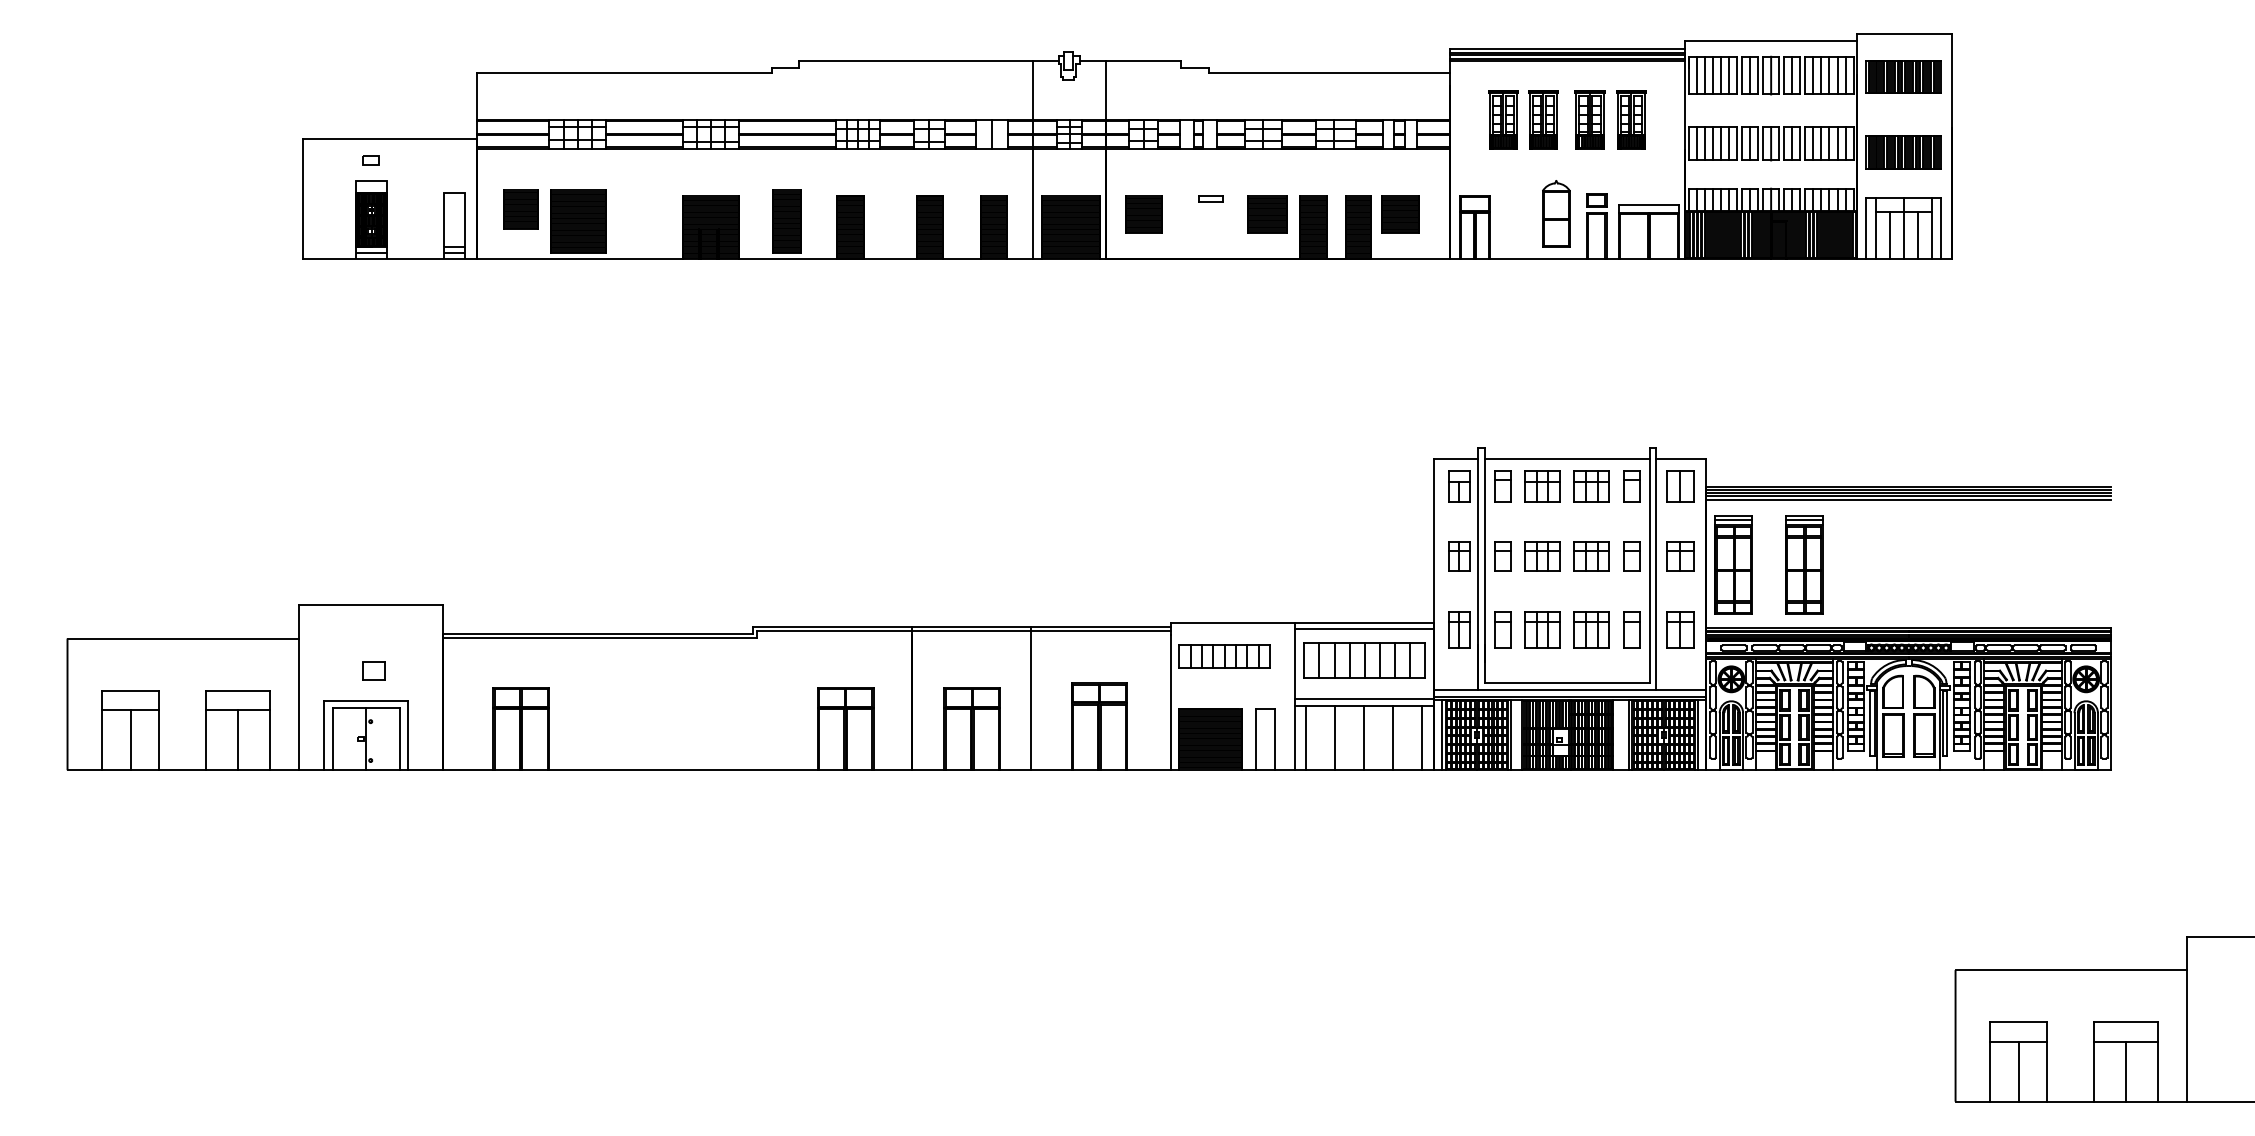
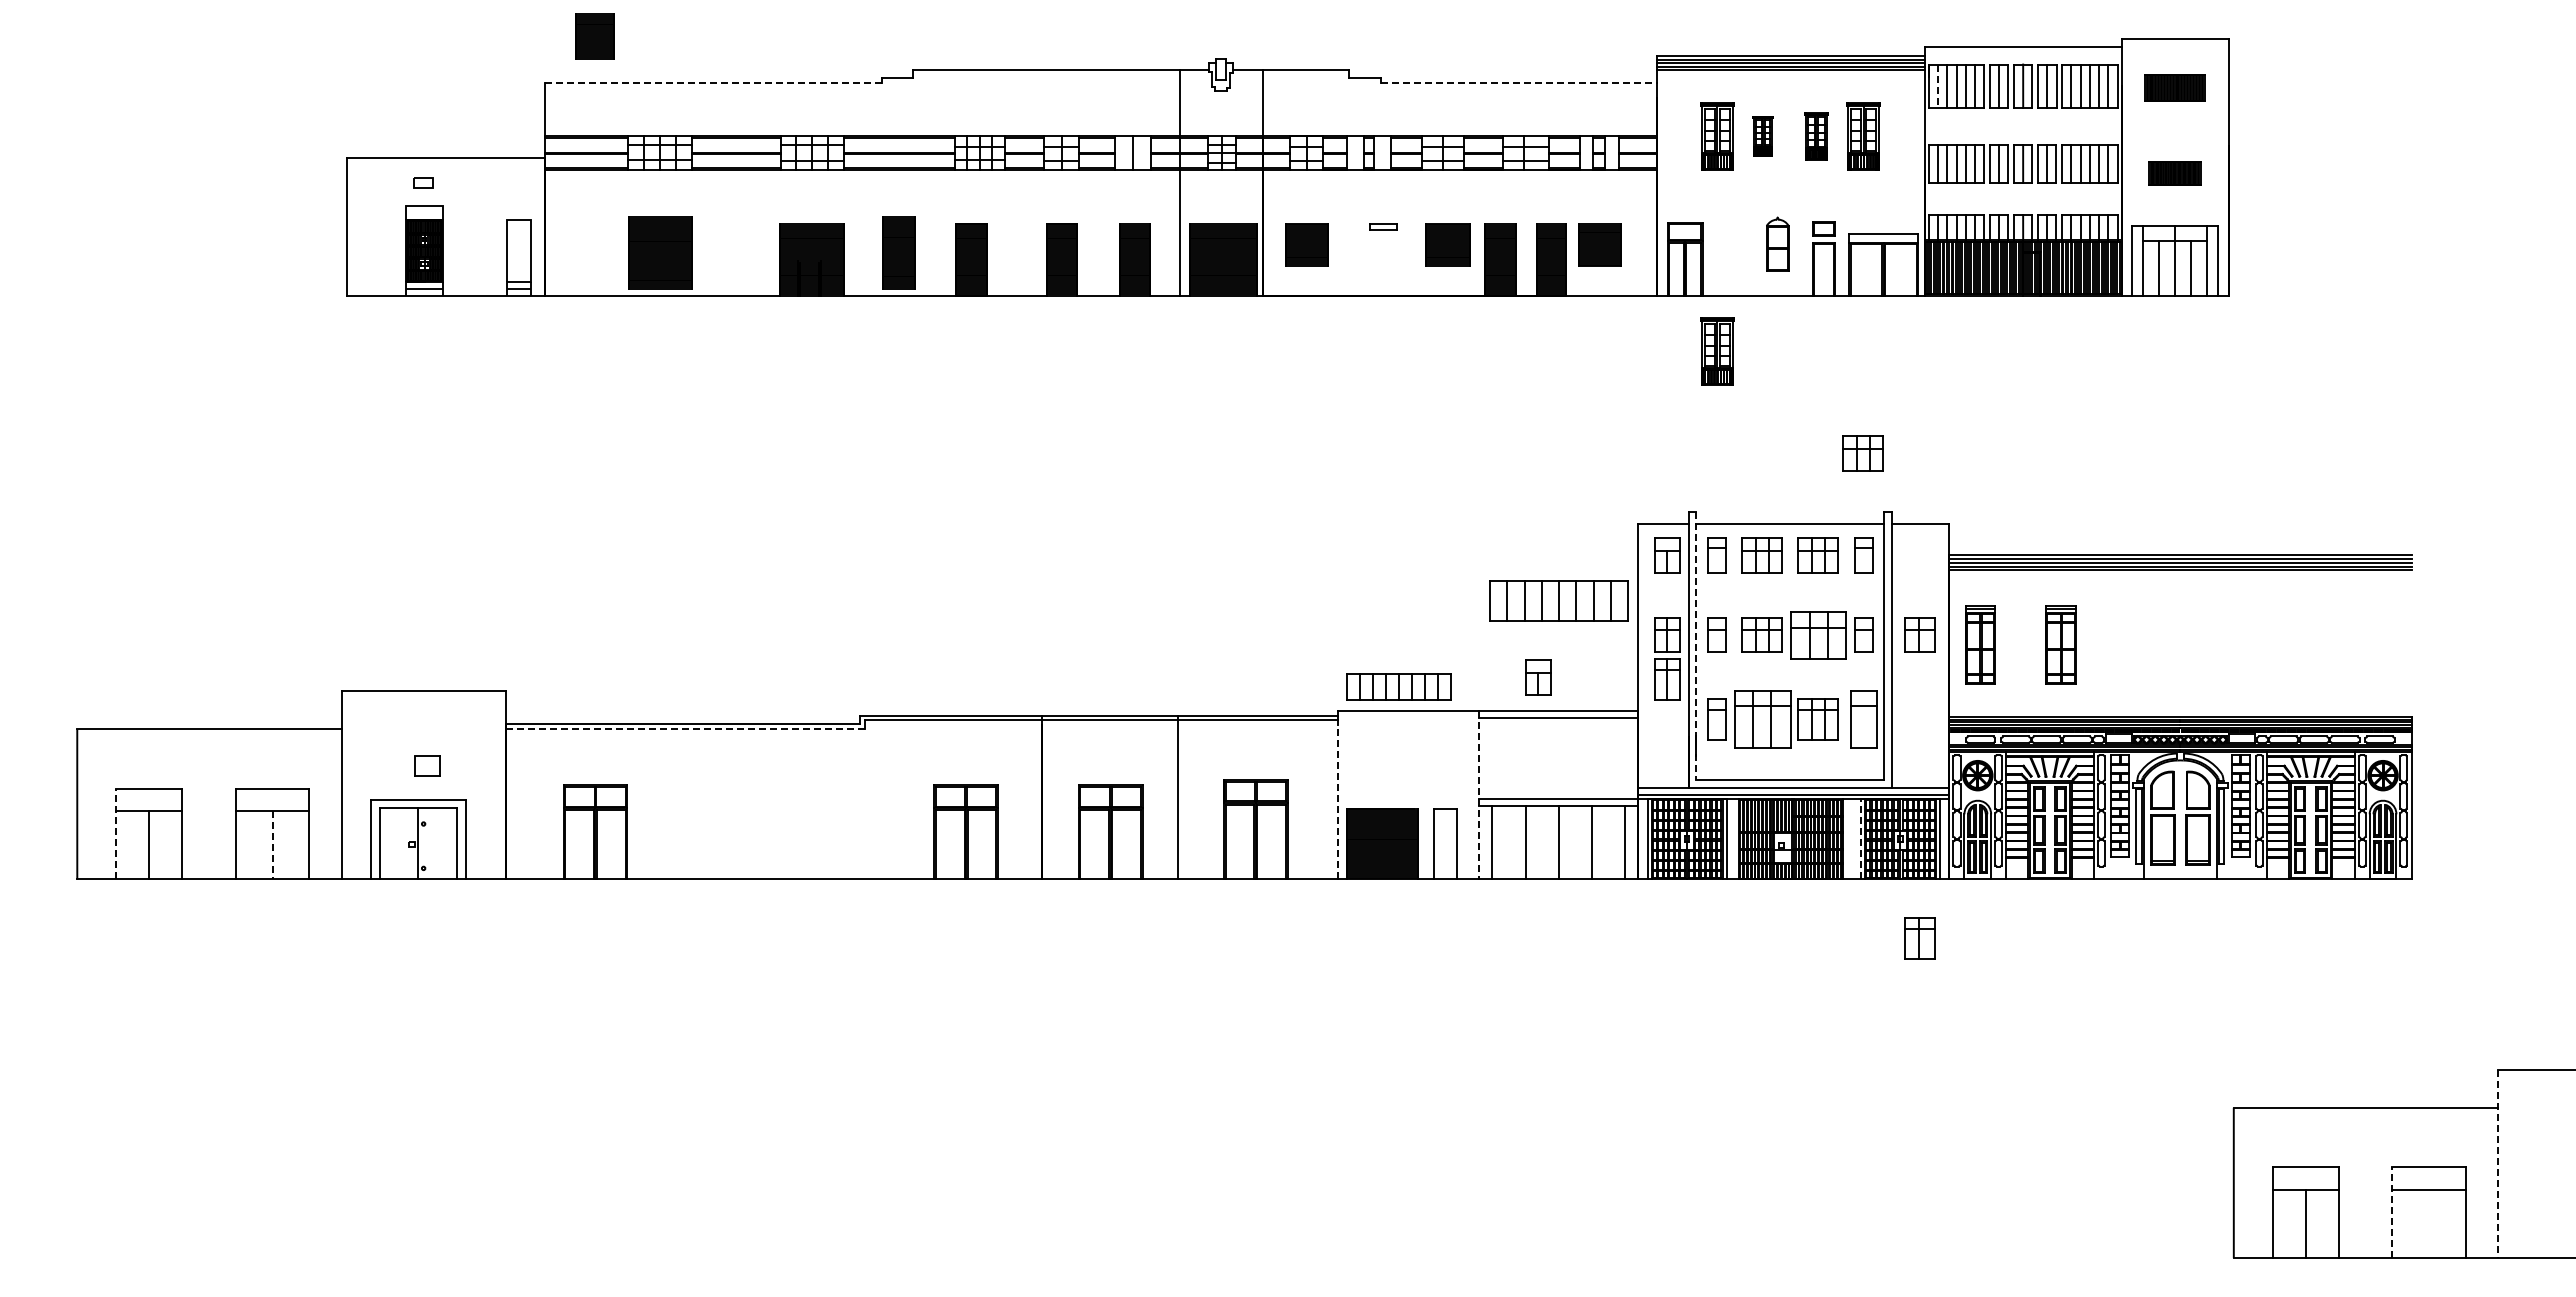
line: (624, 73) -> (713, 83), solid -> dashed
line: (1330, 73) -> (1519, 83), solid -> dashed
line: (1697, 75) -> (1938, 86), solid -> dashed
part: (1903, 76) -> (2174, 87), size x0.7
part: (1542, 119) -> (1762, 136), size x0.6
part: (1590, 119) -> (1816, 136), size x0.7
part: (1903, 152) -> (2174, 173), size x0.6
part: (520, 209) -> (594, 36), moved
part: (1556, 213) -> (1777, 243), size x0.7
part: (1503, 307) -> (1717, 351), added
part: (1630, 397) -> (1862, 453), added
part: (1680, 486) -> (1919, 555), removed
part: (1591, 555) -> (1817, 634), size x1.4
part: (1733, 564) -> (1980, 644), size x0.7
part: (1803, 564) -> (2060, 644), size x0.7
line: (1485, 565) -> (1696, 645), solid -> dashed
part: (1346, 593) -> (1538, 677), added
part: (1459, 630) -> (1667, 679), moved
part: (1542, 630) -> (1761, 719), size x1.4
part: (1631, 630) -> (1863, 719), size x1.4
part: (1680, 630) -> (1919, 938), moved
line: (600, 638) -> (685, 728), solid -> dashed
part: (1224, 656) -> (1398, 686), moved
part: (1364, 659) -> (1558, 600), moved
line: (1295, 696) -> (1479, 795), solid -> dashed
line: (1171, 701) -> (1338, 801), solid -> dashed
line: (101, 729) -> (116, 833), solid -> dashed
line: (1628, 734) -> (1860, 838), solid -> dashed
line: (238, 740) -> (272, 845), solid -> dashed
line: (2187, 1019) -> (2498, 1164), solid -> dashed
line: (2094, 1061) -> (2392, 1212), solid -> dashed
line: (2126, 1071) -> (2429, 1223), removed

